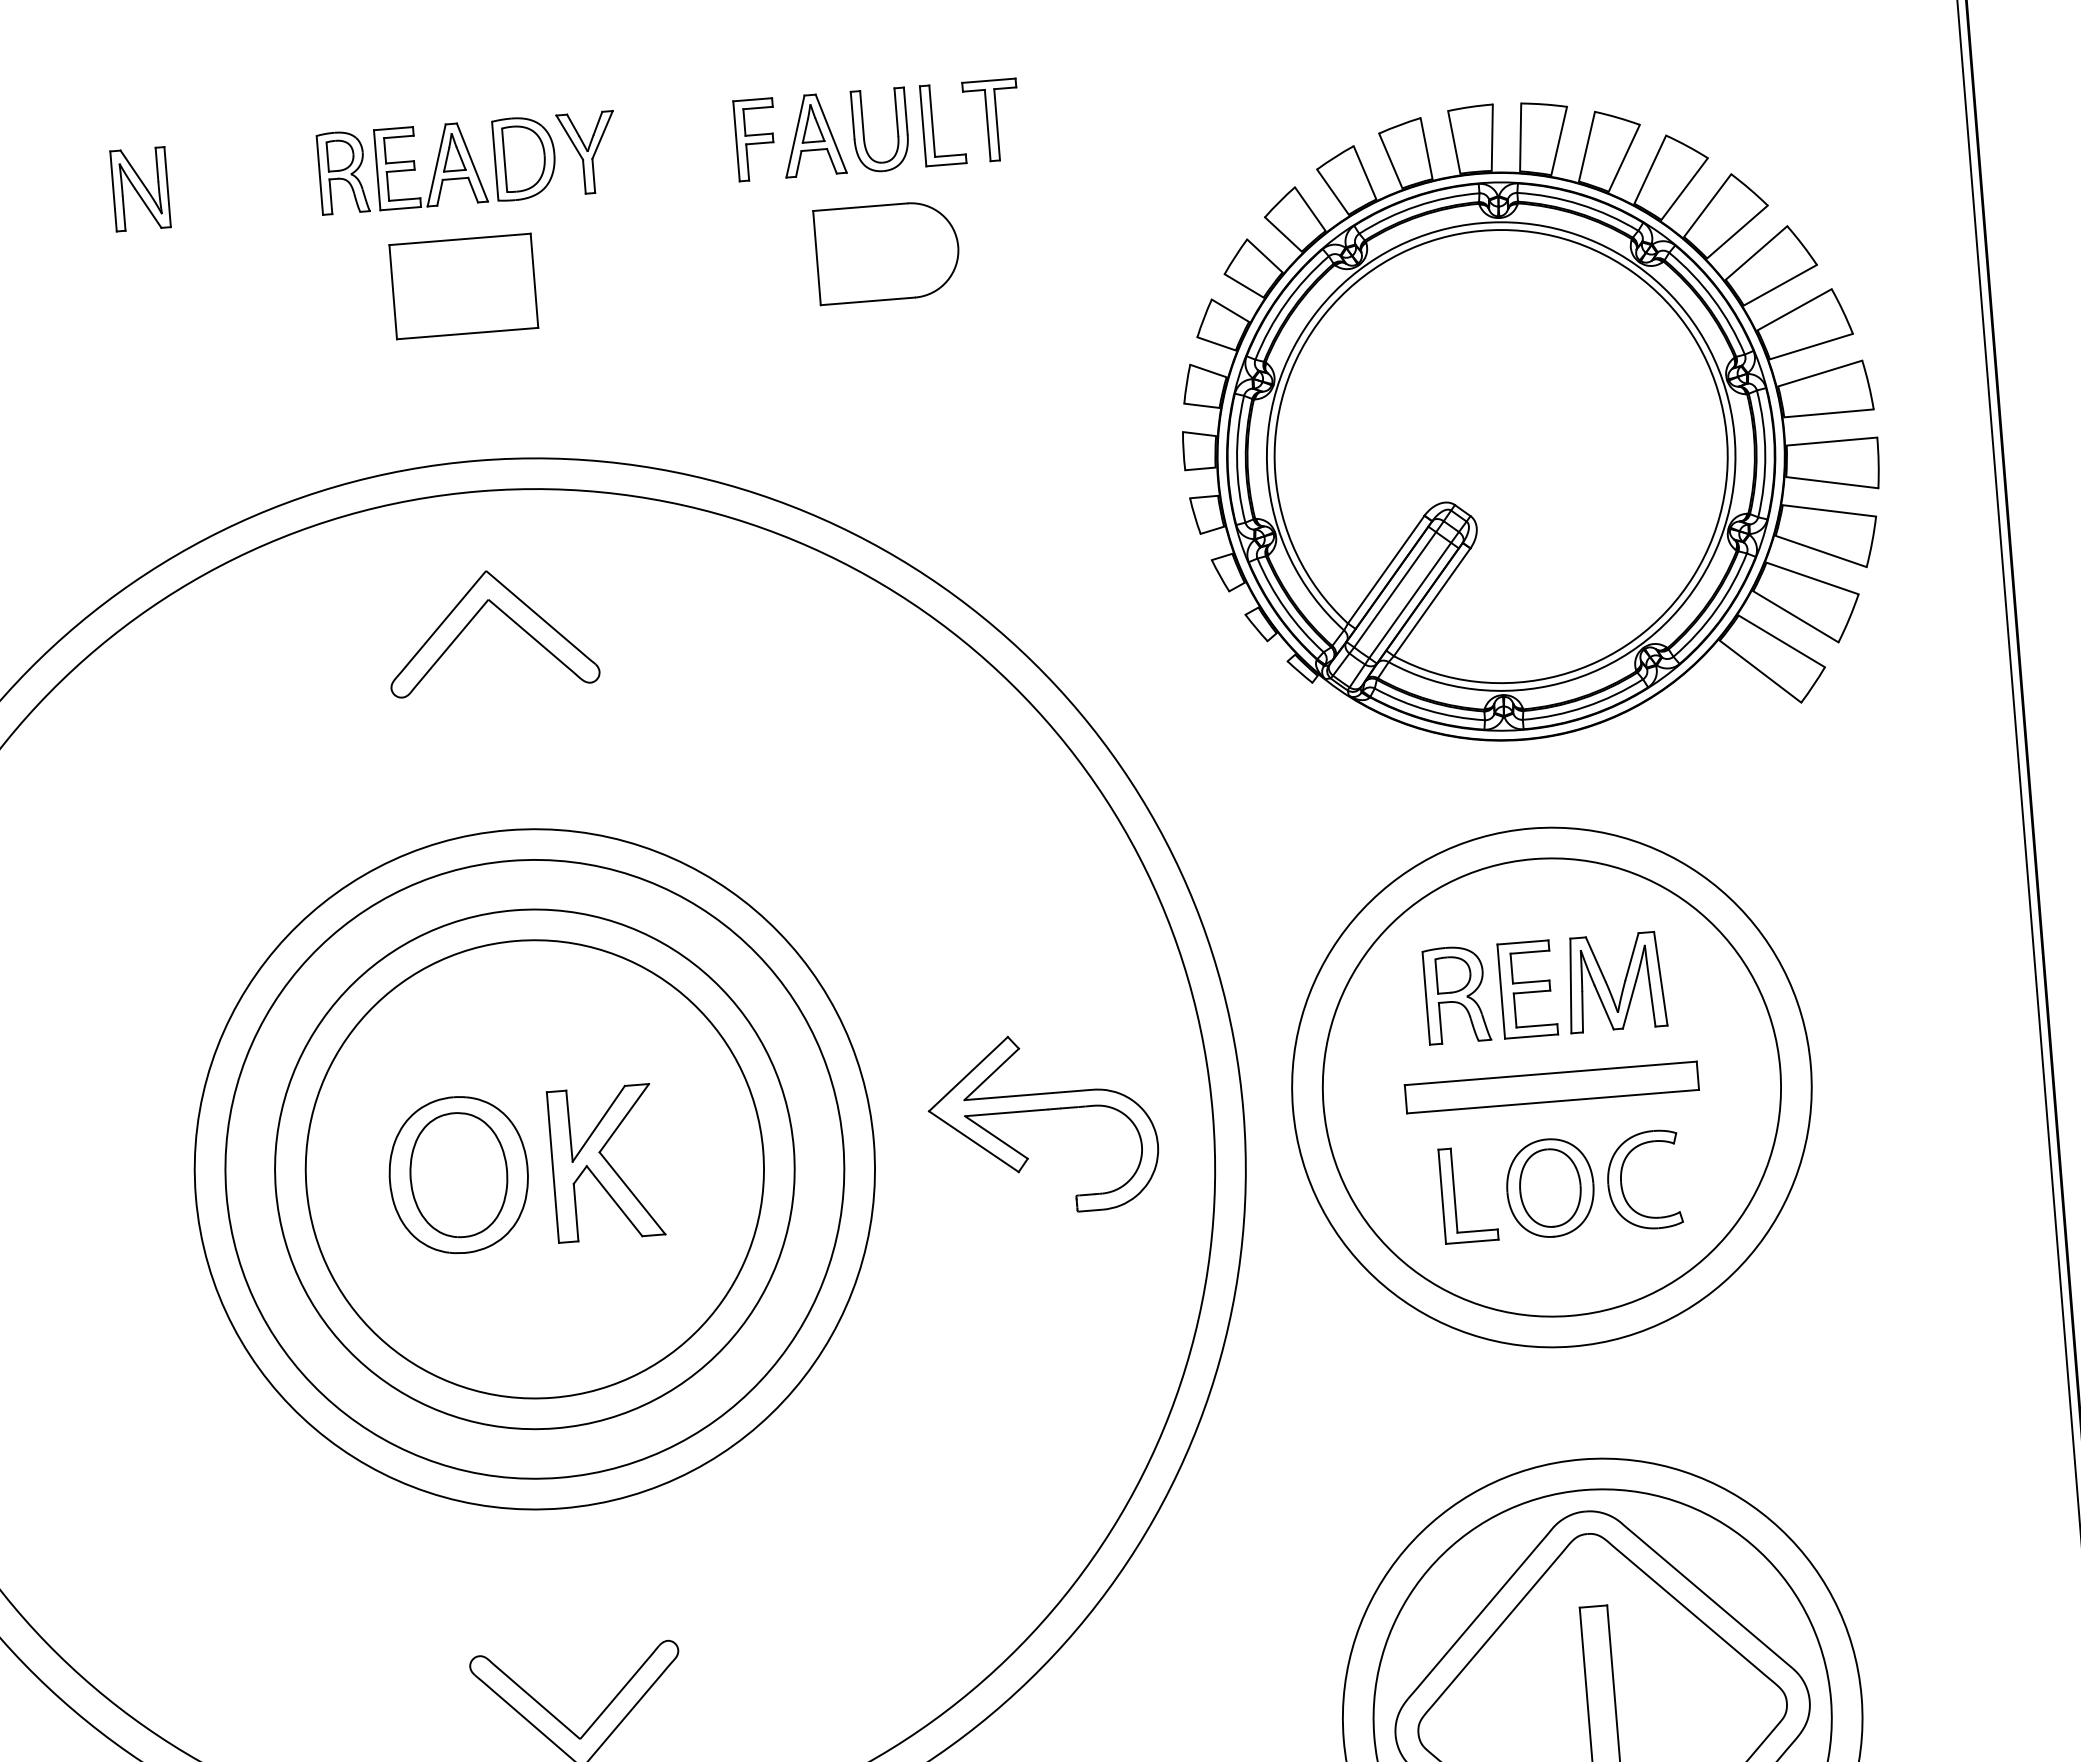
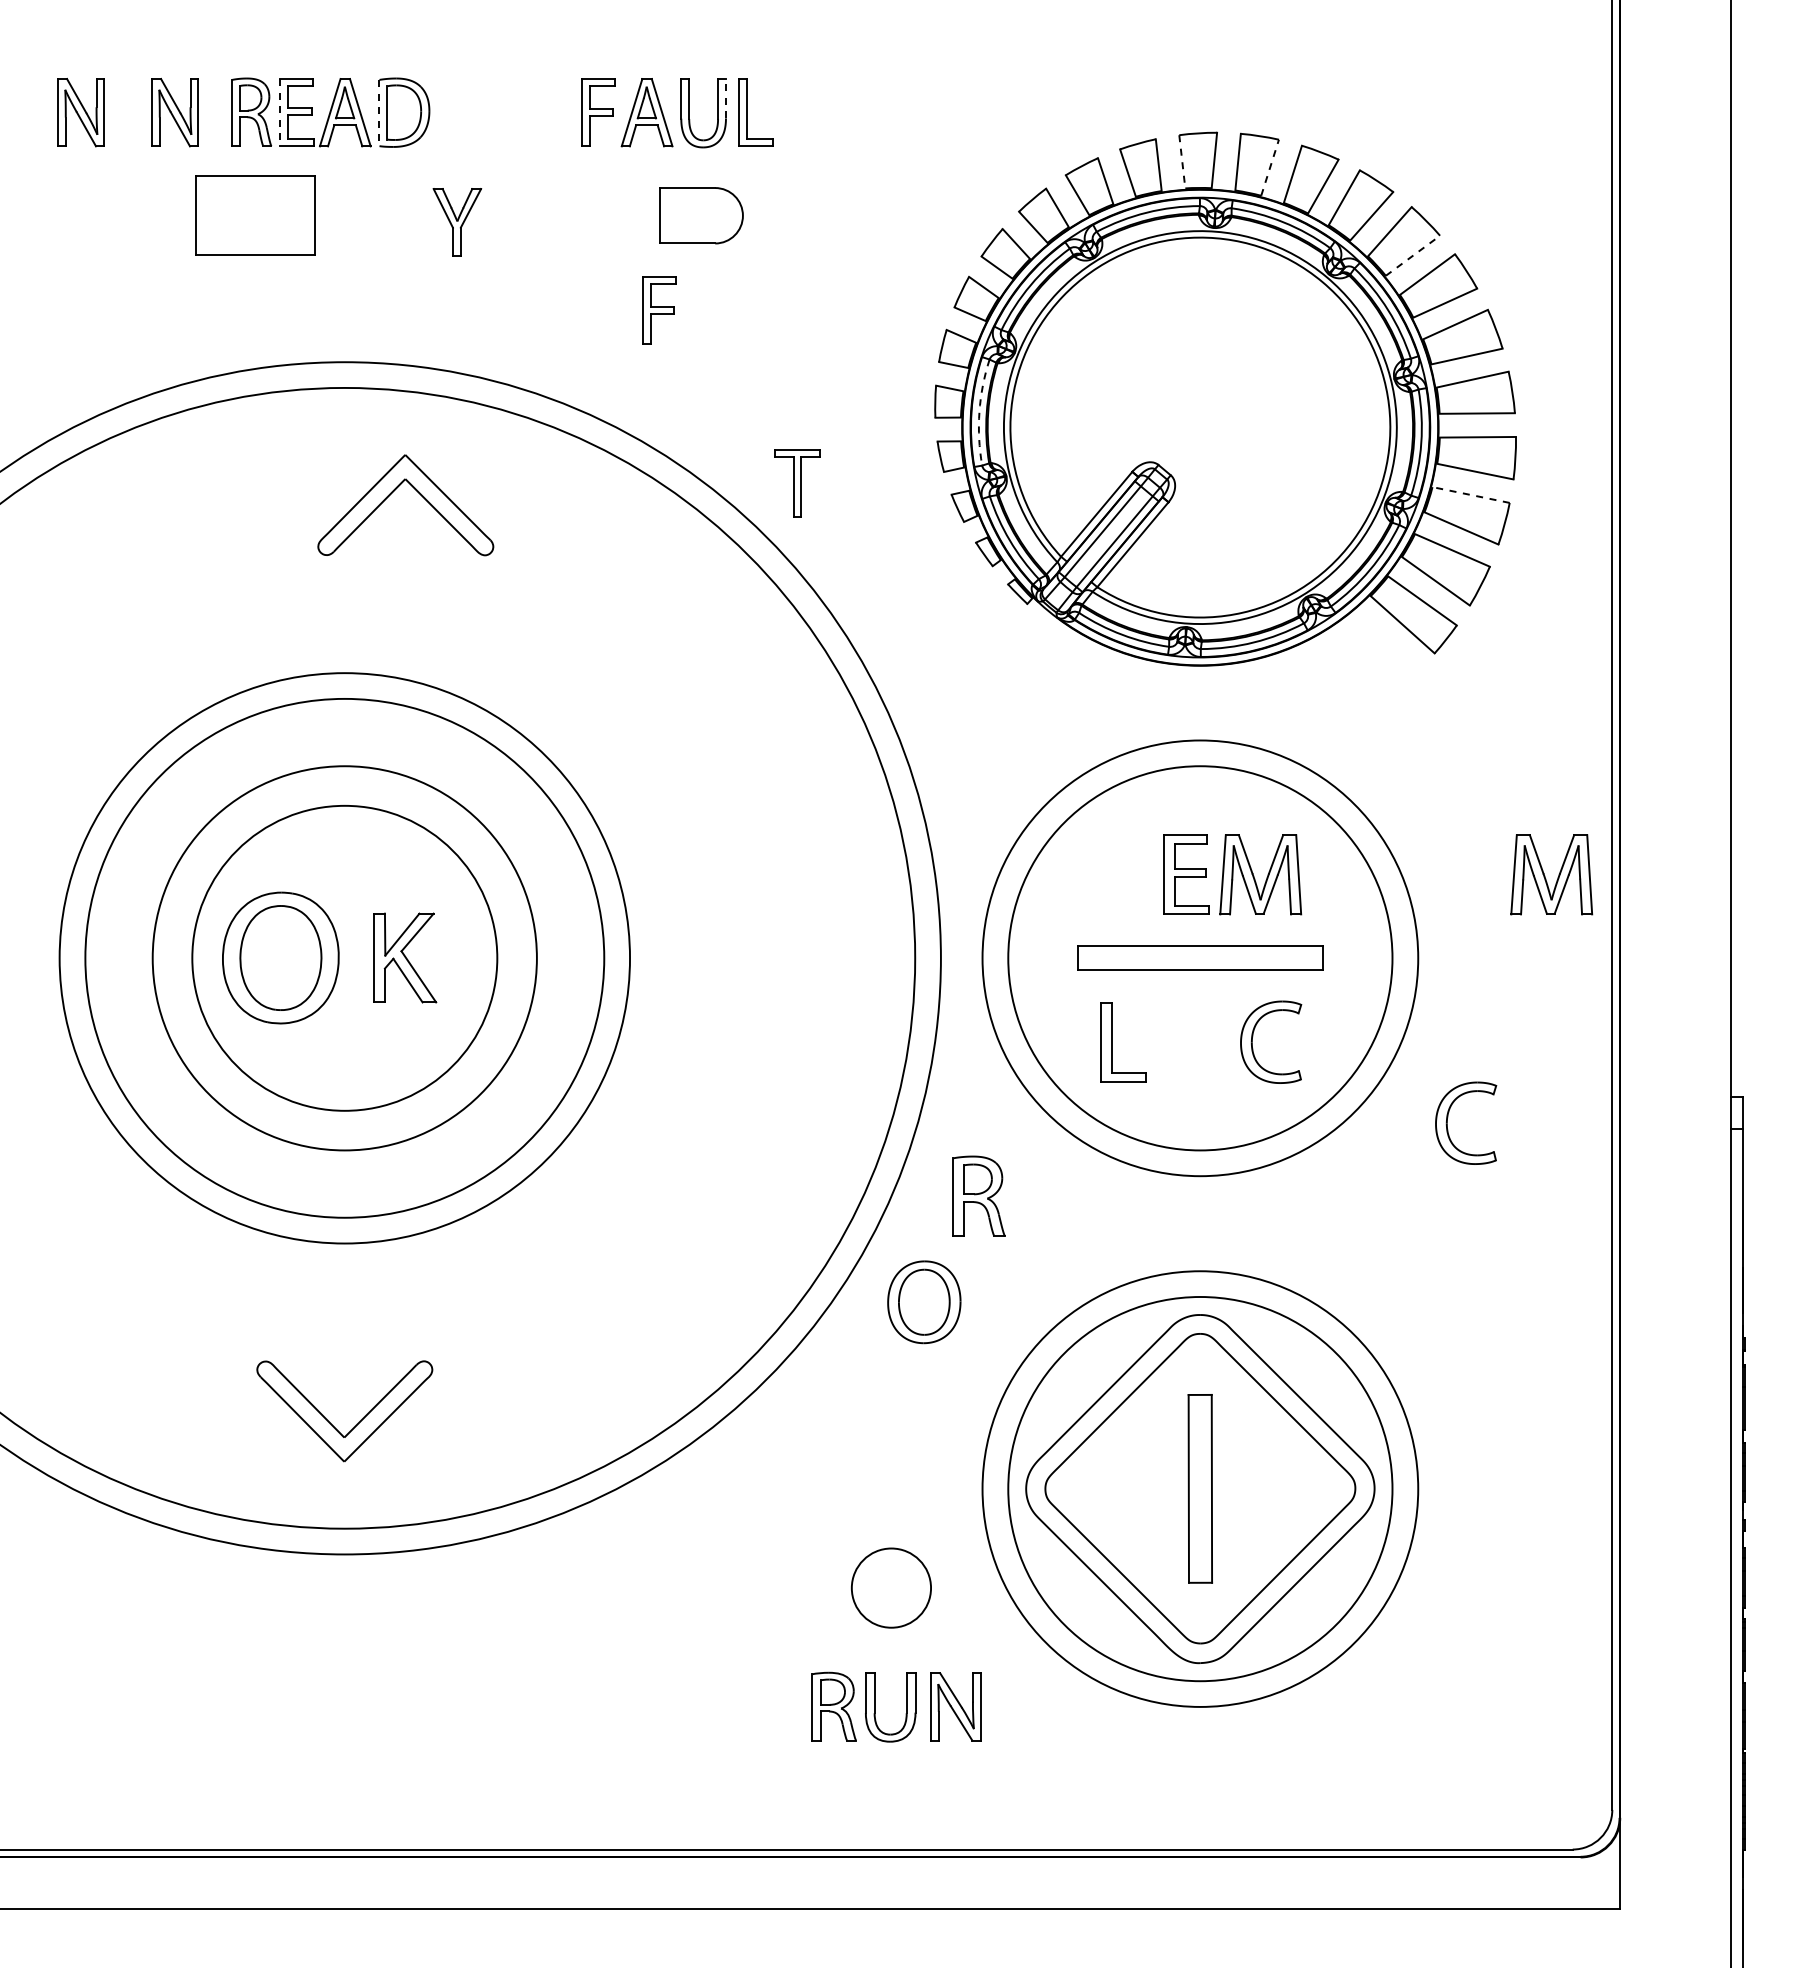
line: (905, 110) -> (725, 98), solid -> dashed
part: (992, 120) -> (797, 483), moved
line: (1559, 140) -> (1270, 167), solid -> dashed
line: (1454, 141) -> (1182, 161), solid -> dashed
part: (587, 153) -> (457, 222), moved
line: (495, 161) -> (379, 113), solid -> dashed
line: (377, 170) -> (280, 112), solid -> dashed
part: (251, 180) -> (174, 112), added
line: (1736, 231) -> (1412, 255), solid -> dashed
part: (887, 252) -> (701, 215), size x0.7
part: (463, 286) -> (255, 215), moved
part: (846, 369) -> (659, 310), added
arc: (1237, 459) -> (979, 412), solid -> dashed
line: (1828, 510) -> (1470, 494), solid -> dashed
part: (475, 616) -> (393, 492), moved
part: (1954, 956) -> (1545, 875), added
part: (1455, 993) -> (978, 1195), moved
part: (1041, 1110) -> (772, 943), removed
part: (605, 1162) -> (404, 957), size x0.7
circle: (534, 1169) -> (344, 958), size x0.7
part: (1550, 1188) -> (924, 1302), moved
part: (1862, 1253) -> (1448, 1117), added

